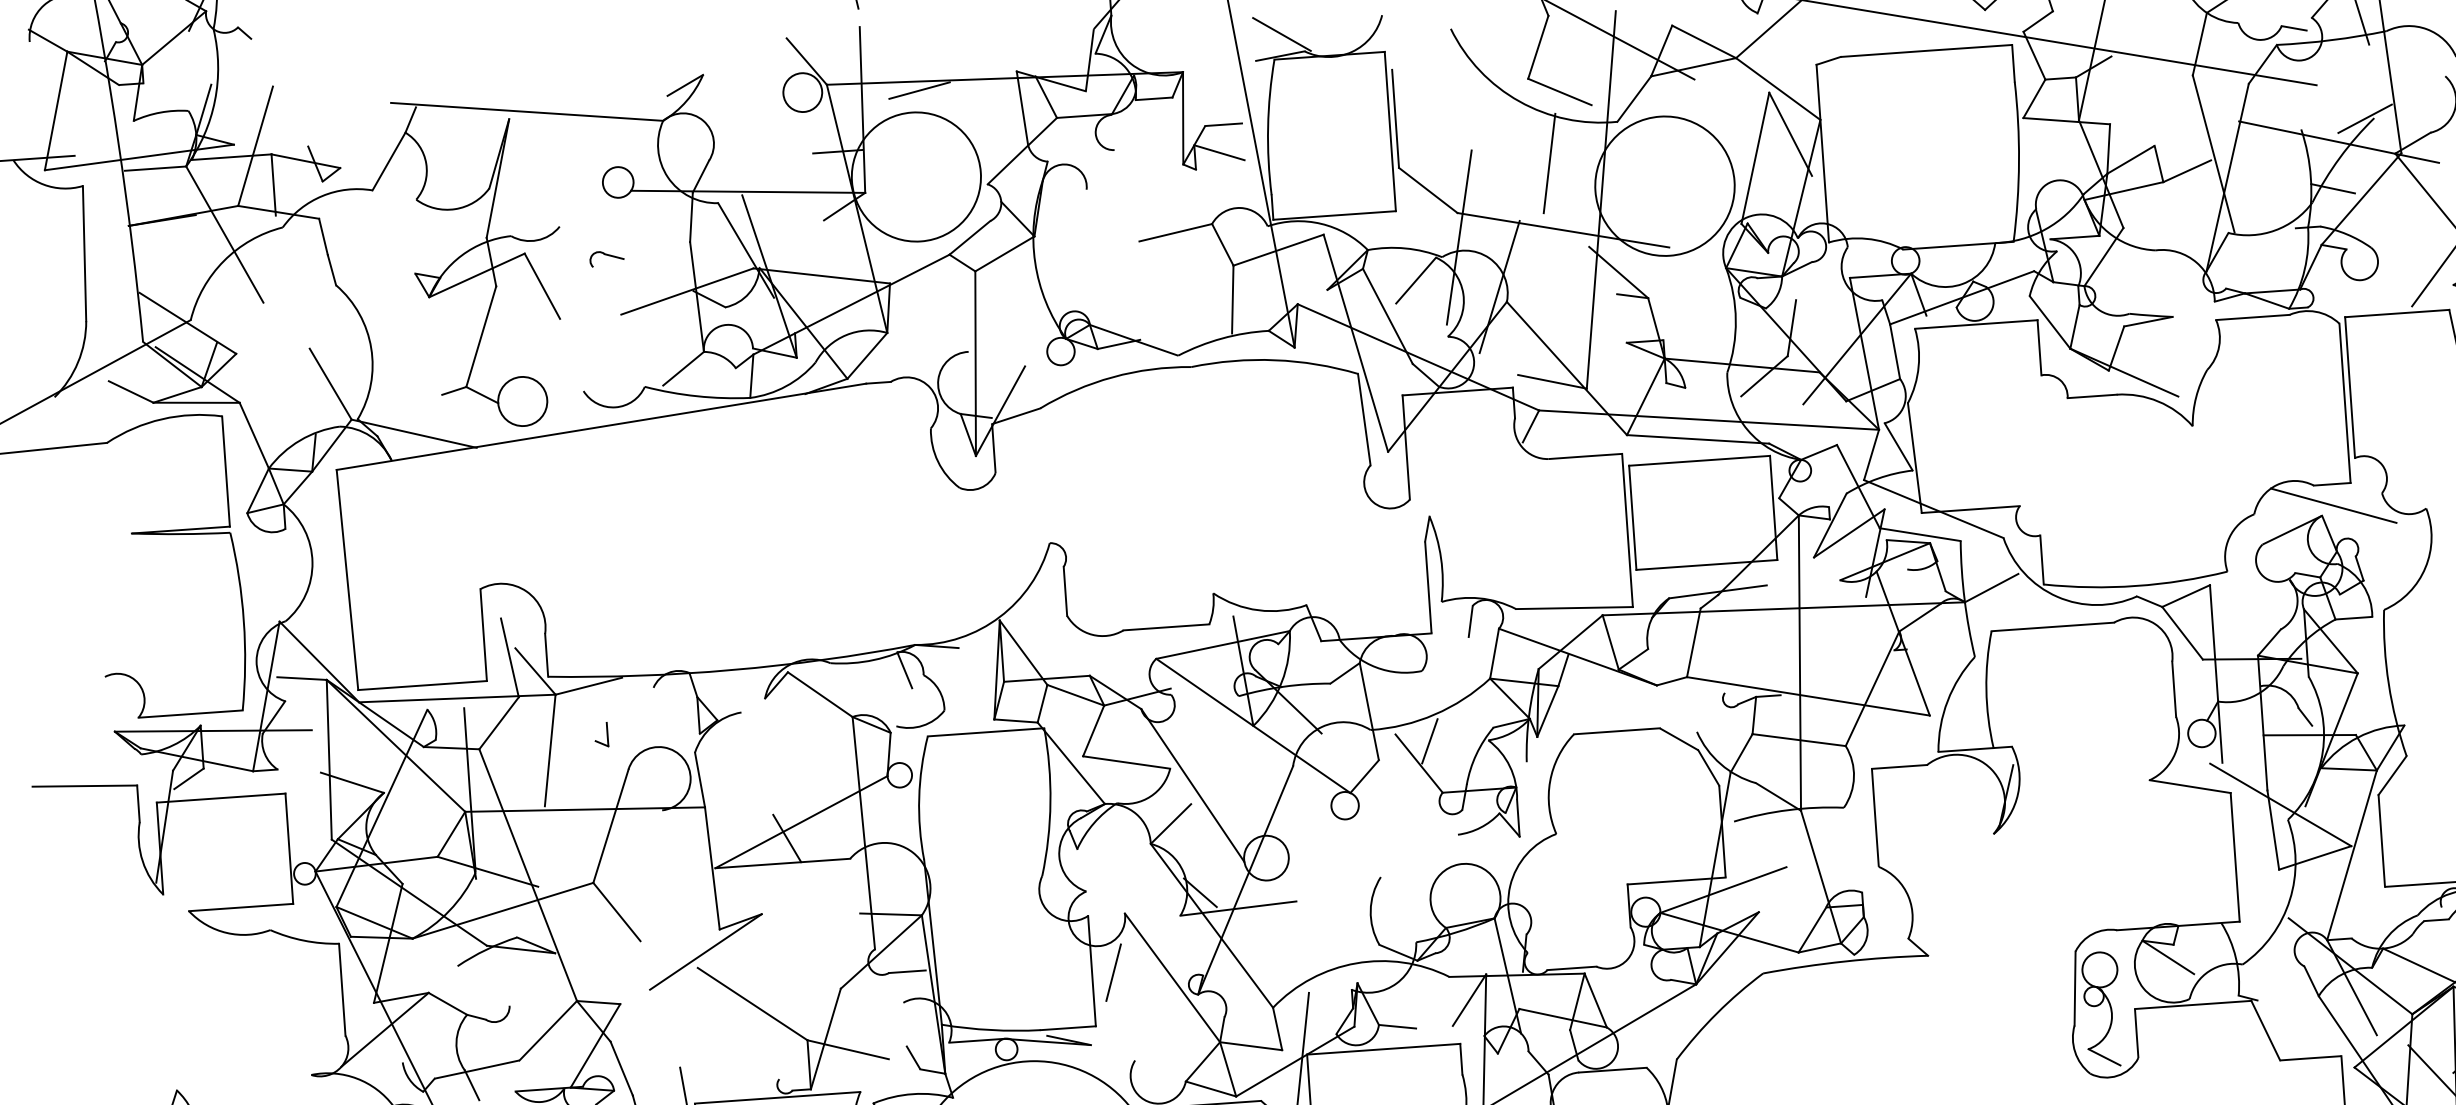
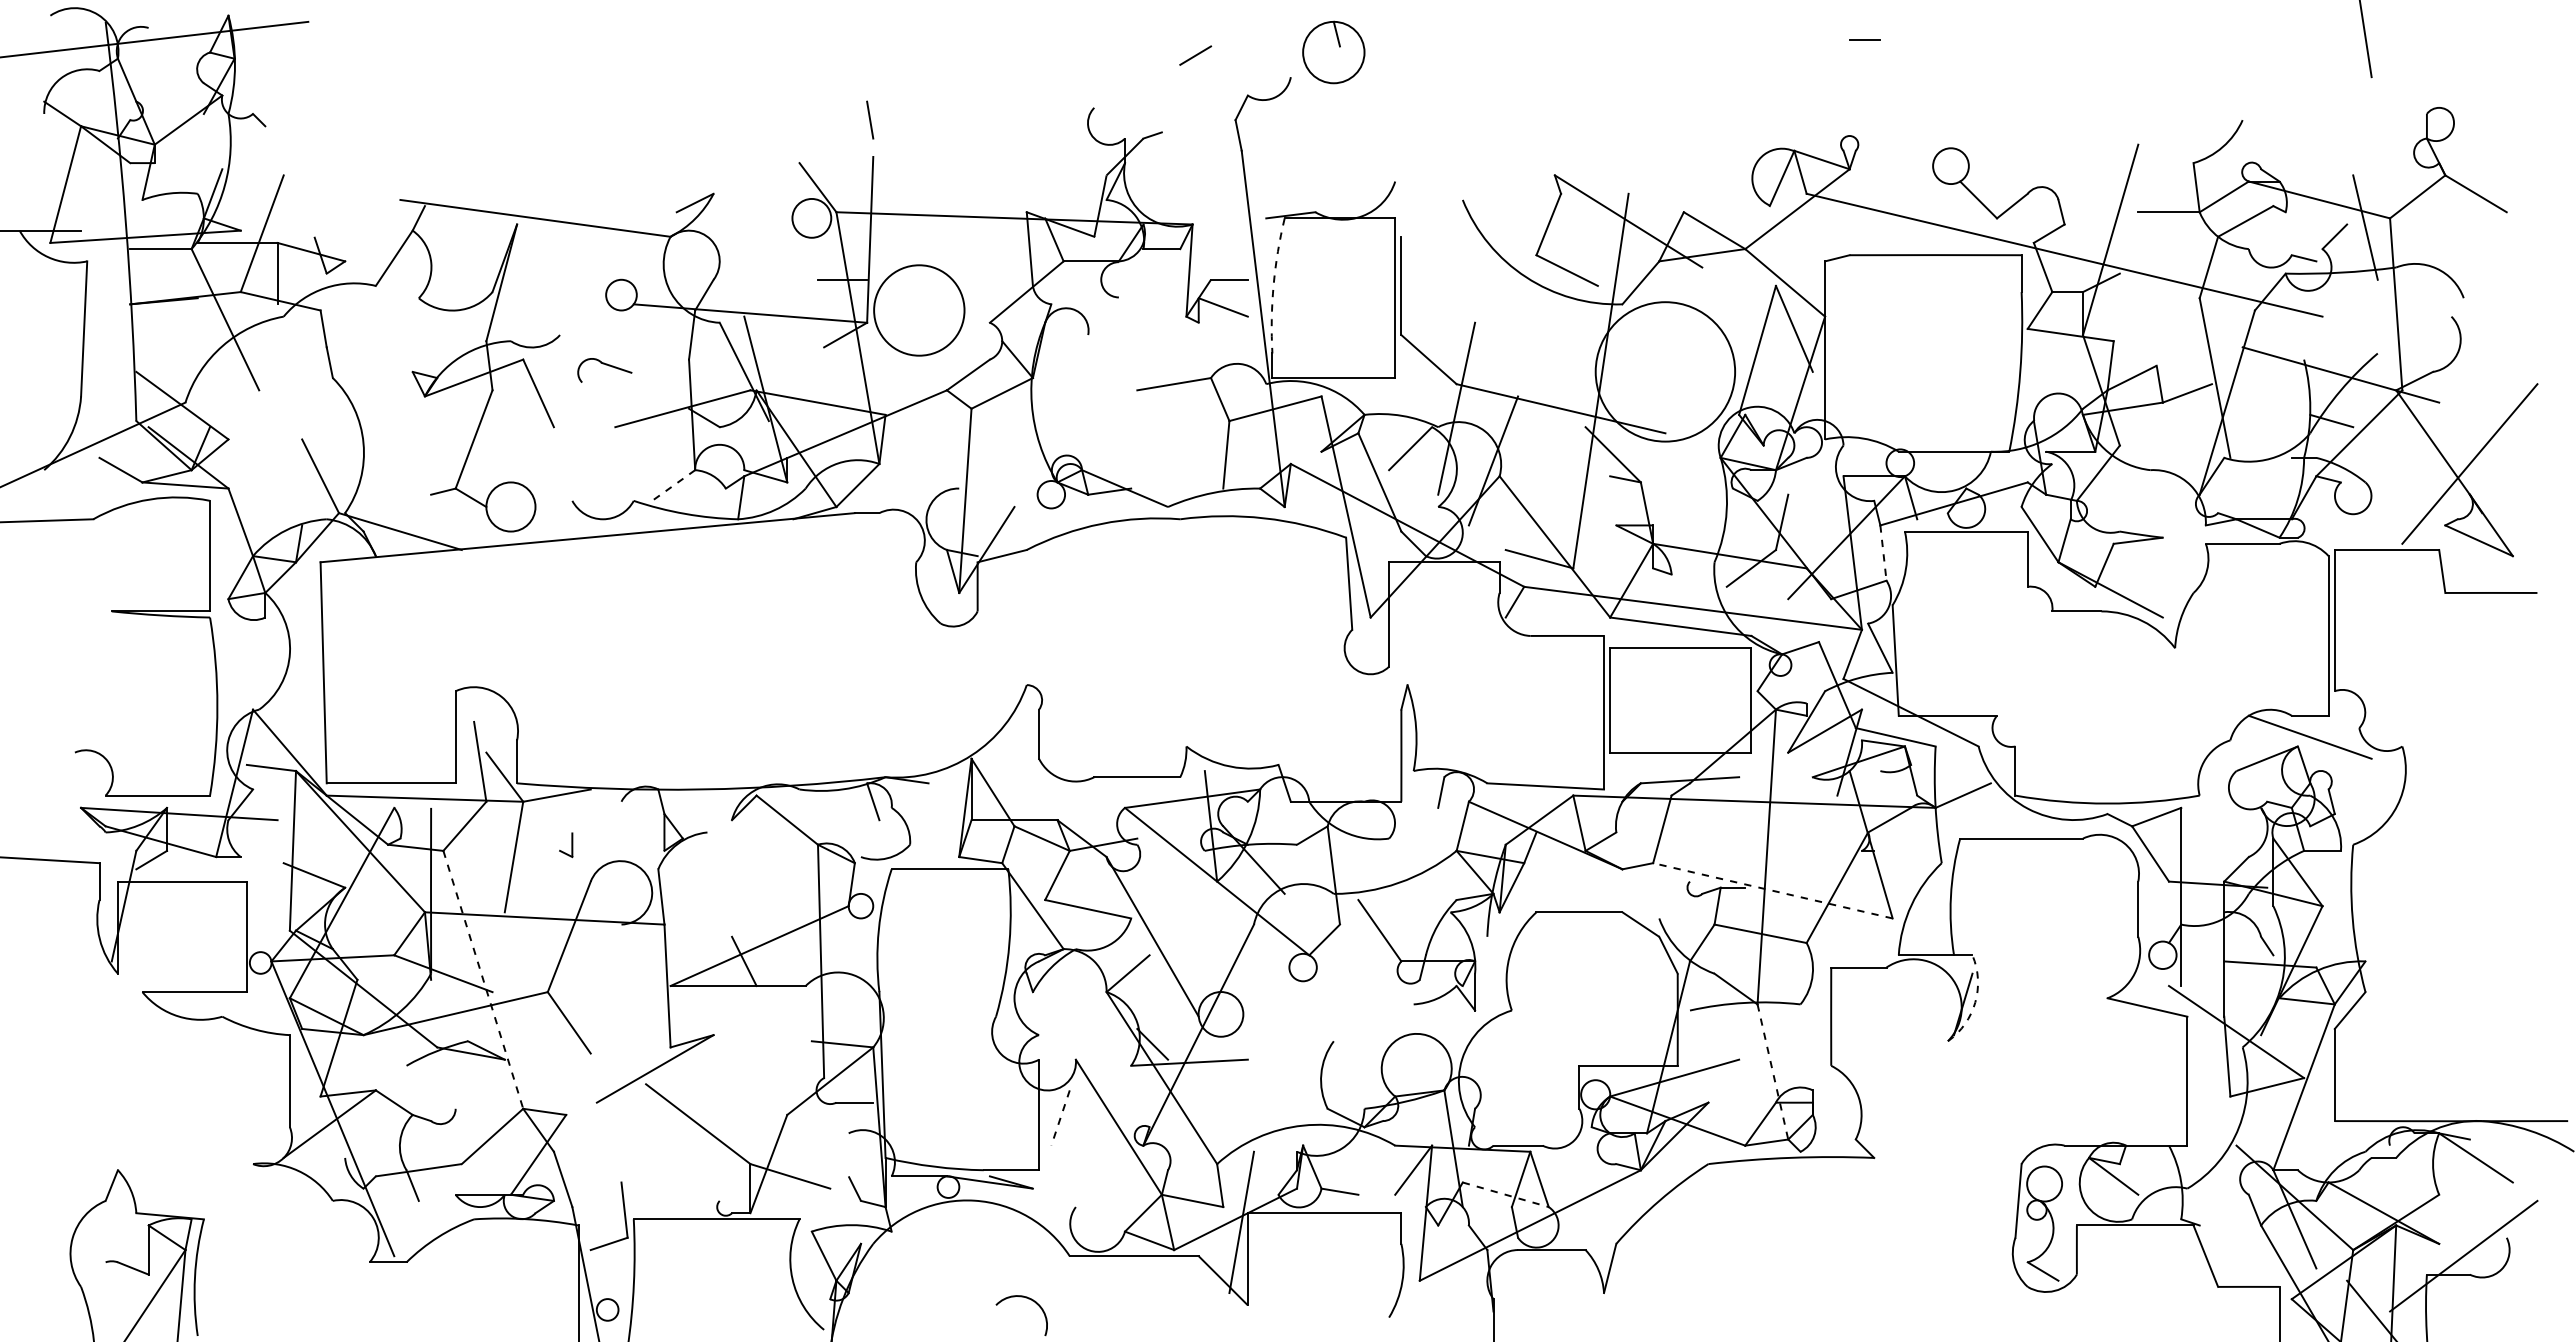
line: (1281, 34) -> (1293, 193), removed
line: (919, 90) -> (928, 224), removed
line: (2365, 118) -> (2368, 353), removed
arc: (1267, 127) -> (1273, 285), solid -> dashed
line: (1549, 163) -> (1551, 341), removed
circle: (915, 177) -> (918, 310), size x0.7
part: (606, 258) -> (604, 370), size x1.6
line: (1895, 352) -> (1883, 553), solid -> dashed
line: (683, 368) -> (673, 485), solid -> dashed
line: (1807, 696) -> (1772, 890), solid -> dashed
line: (1429, 740) -> (1391, 908), removed
arc: (2018, 793) -> (1975, 1002), solid -> dashed
line: (528, 874) -> (483, 979), solid -> dashed
line: (1821, 877) -> (1773, 1072), solid -> dashed
line: (1113, 973) -> (1060, 1118), solid -> dashed
line: (1562, 1017) -> (1505, 1194), solid -> dashed

